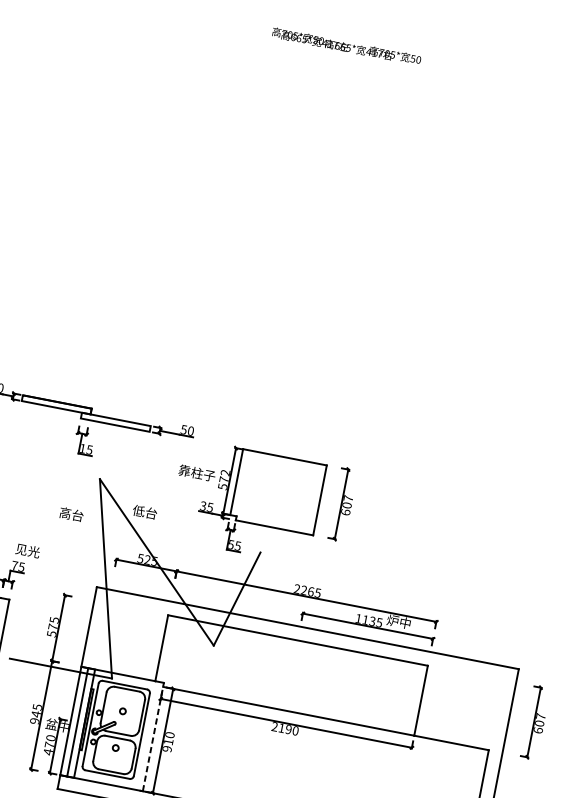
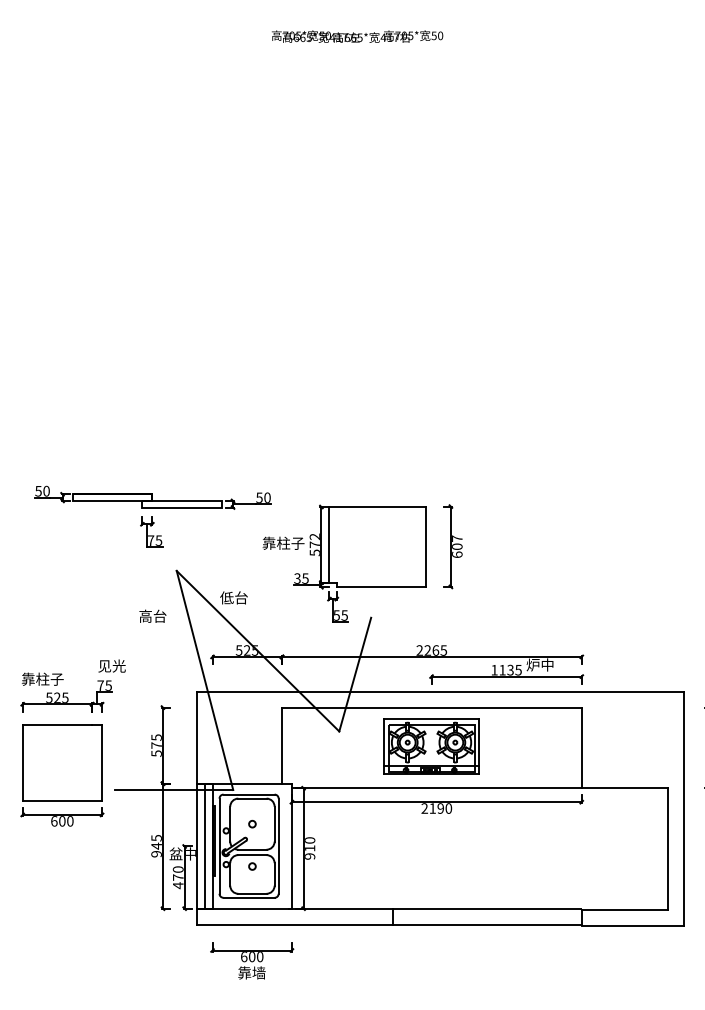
text: (83, 448) -> (151, 540), 15 -> 75
part: (291, 674) -> (431, 746), added
line: (152, 737) -> (291, 846), dashed -> solid

